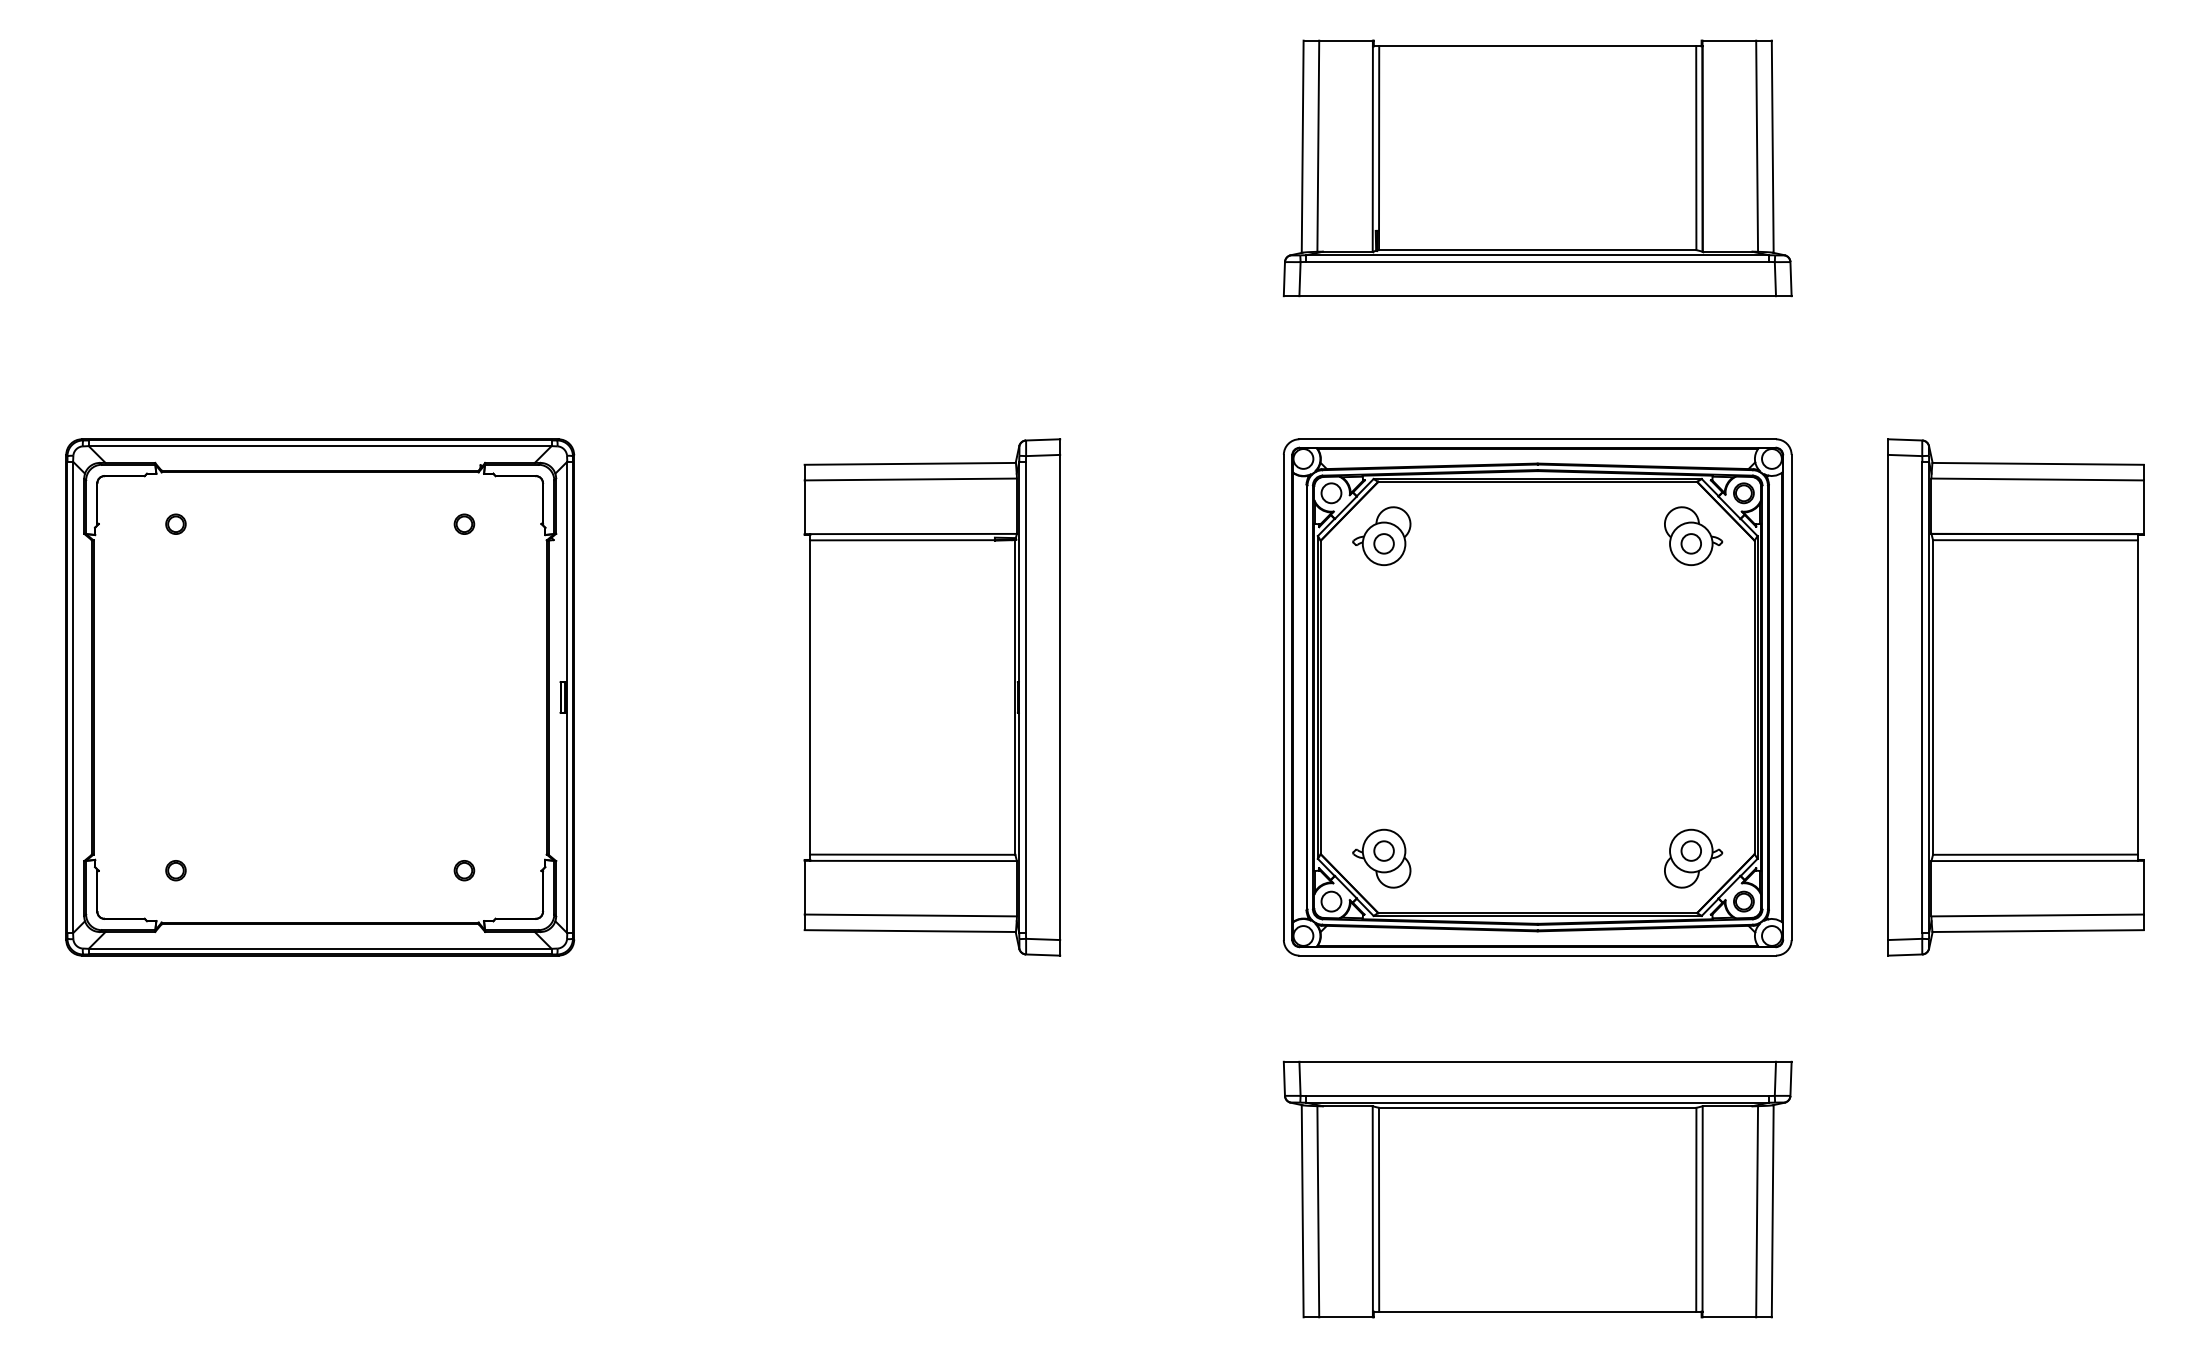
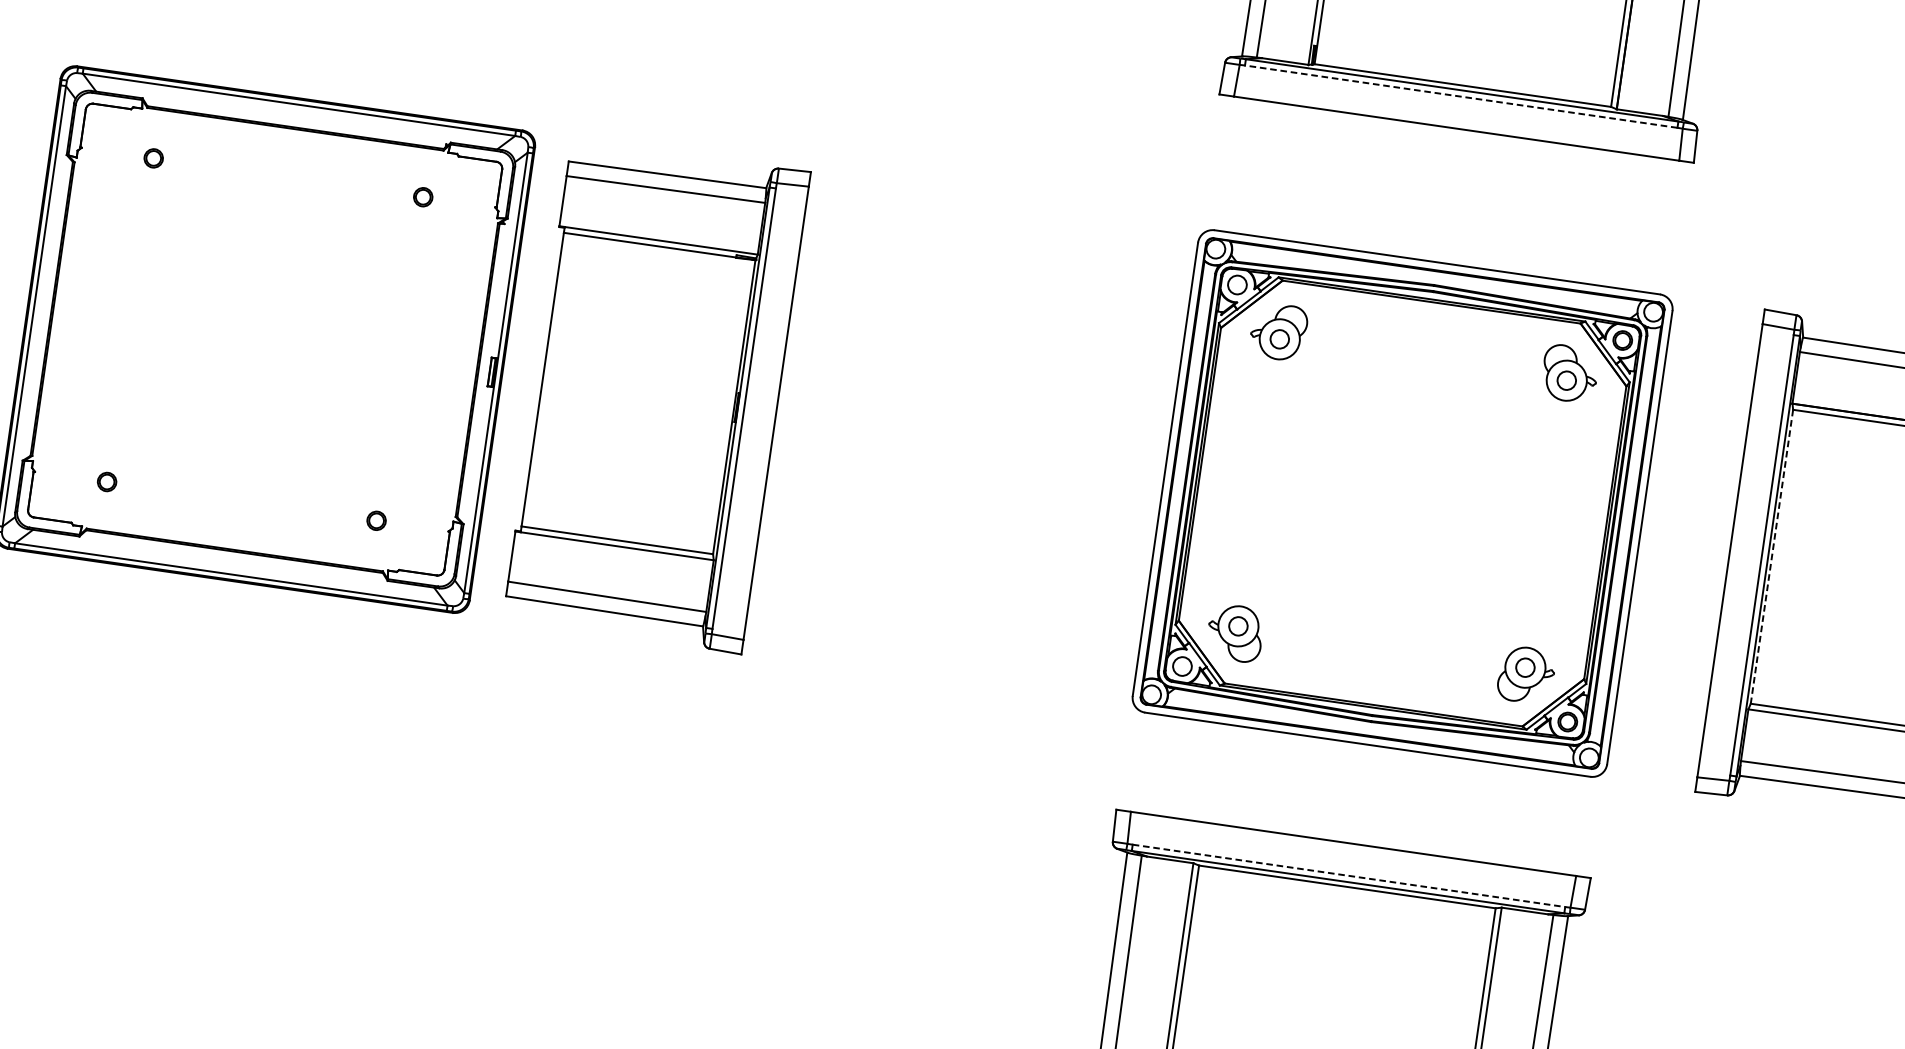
line: (1537, 261) -> (1461, 96), solid -> dashed
part: (932, 697) -> (656, 396), moved
line: (1933, 697) -> (1772, 556), solid -> dashed
line: (1538, 1096) -> (1349, 876), solid -> dashed

